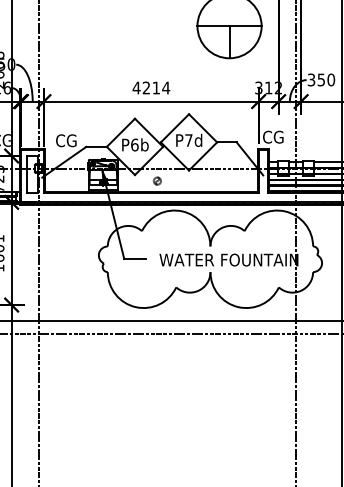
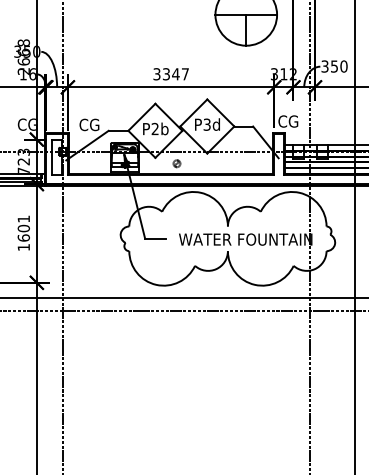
text: (151, 88) -> (171, 74), 4214 -> 3347
text: (188, 140) -> (206, 124), P7d -> P3d
text: (135, 144) -> (155, 128), P6b -> P2b

